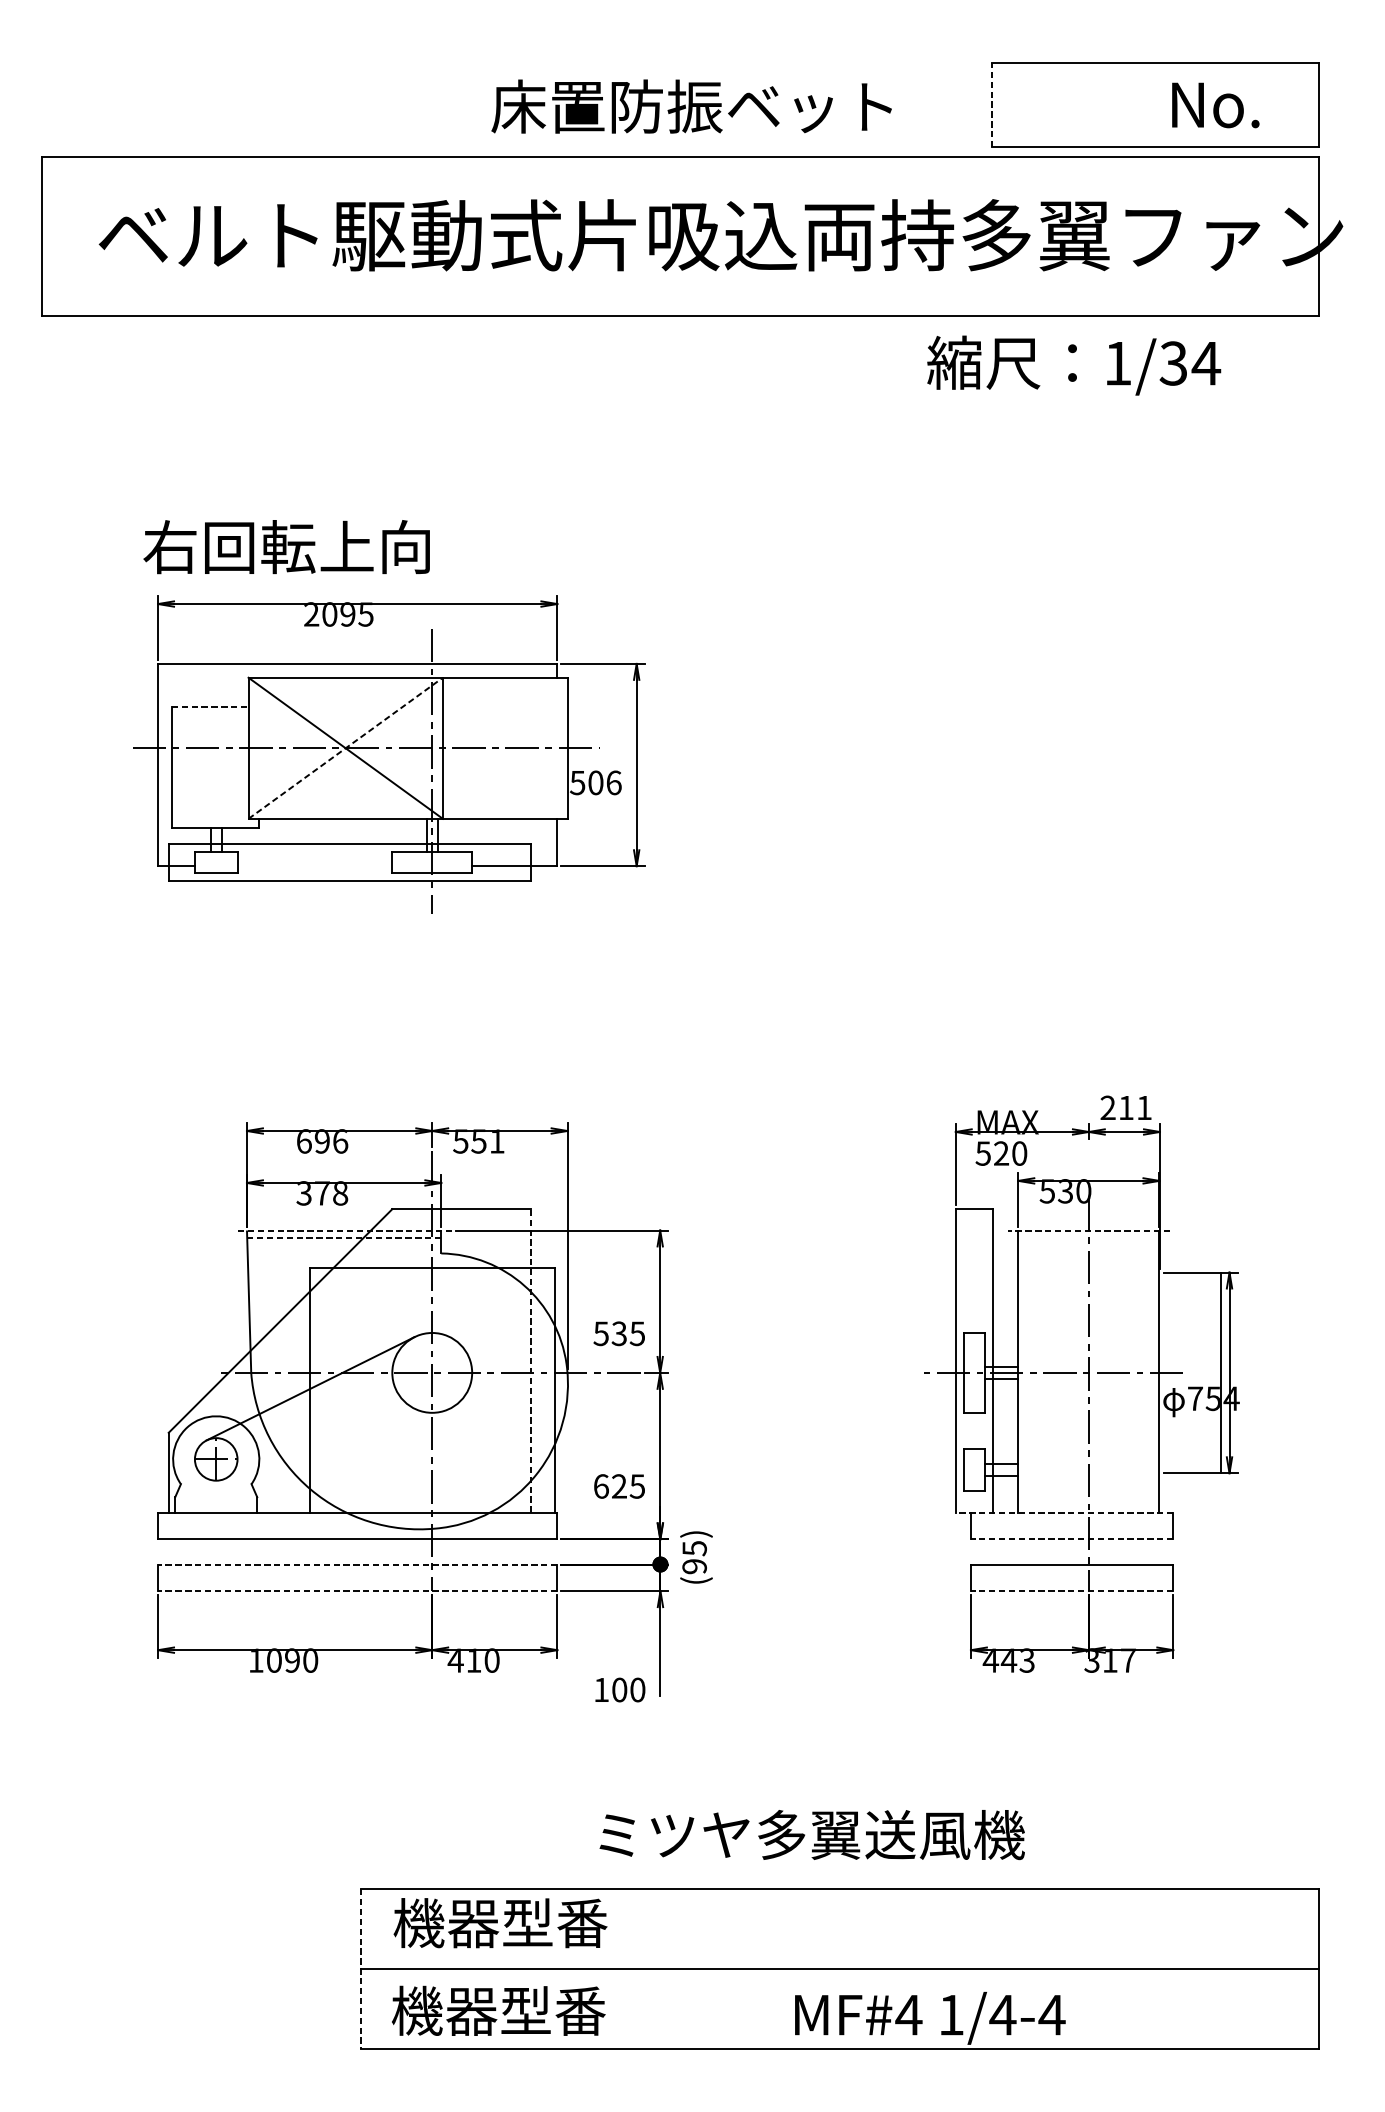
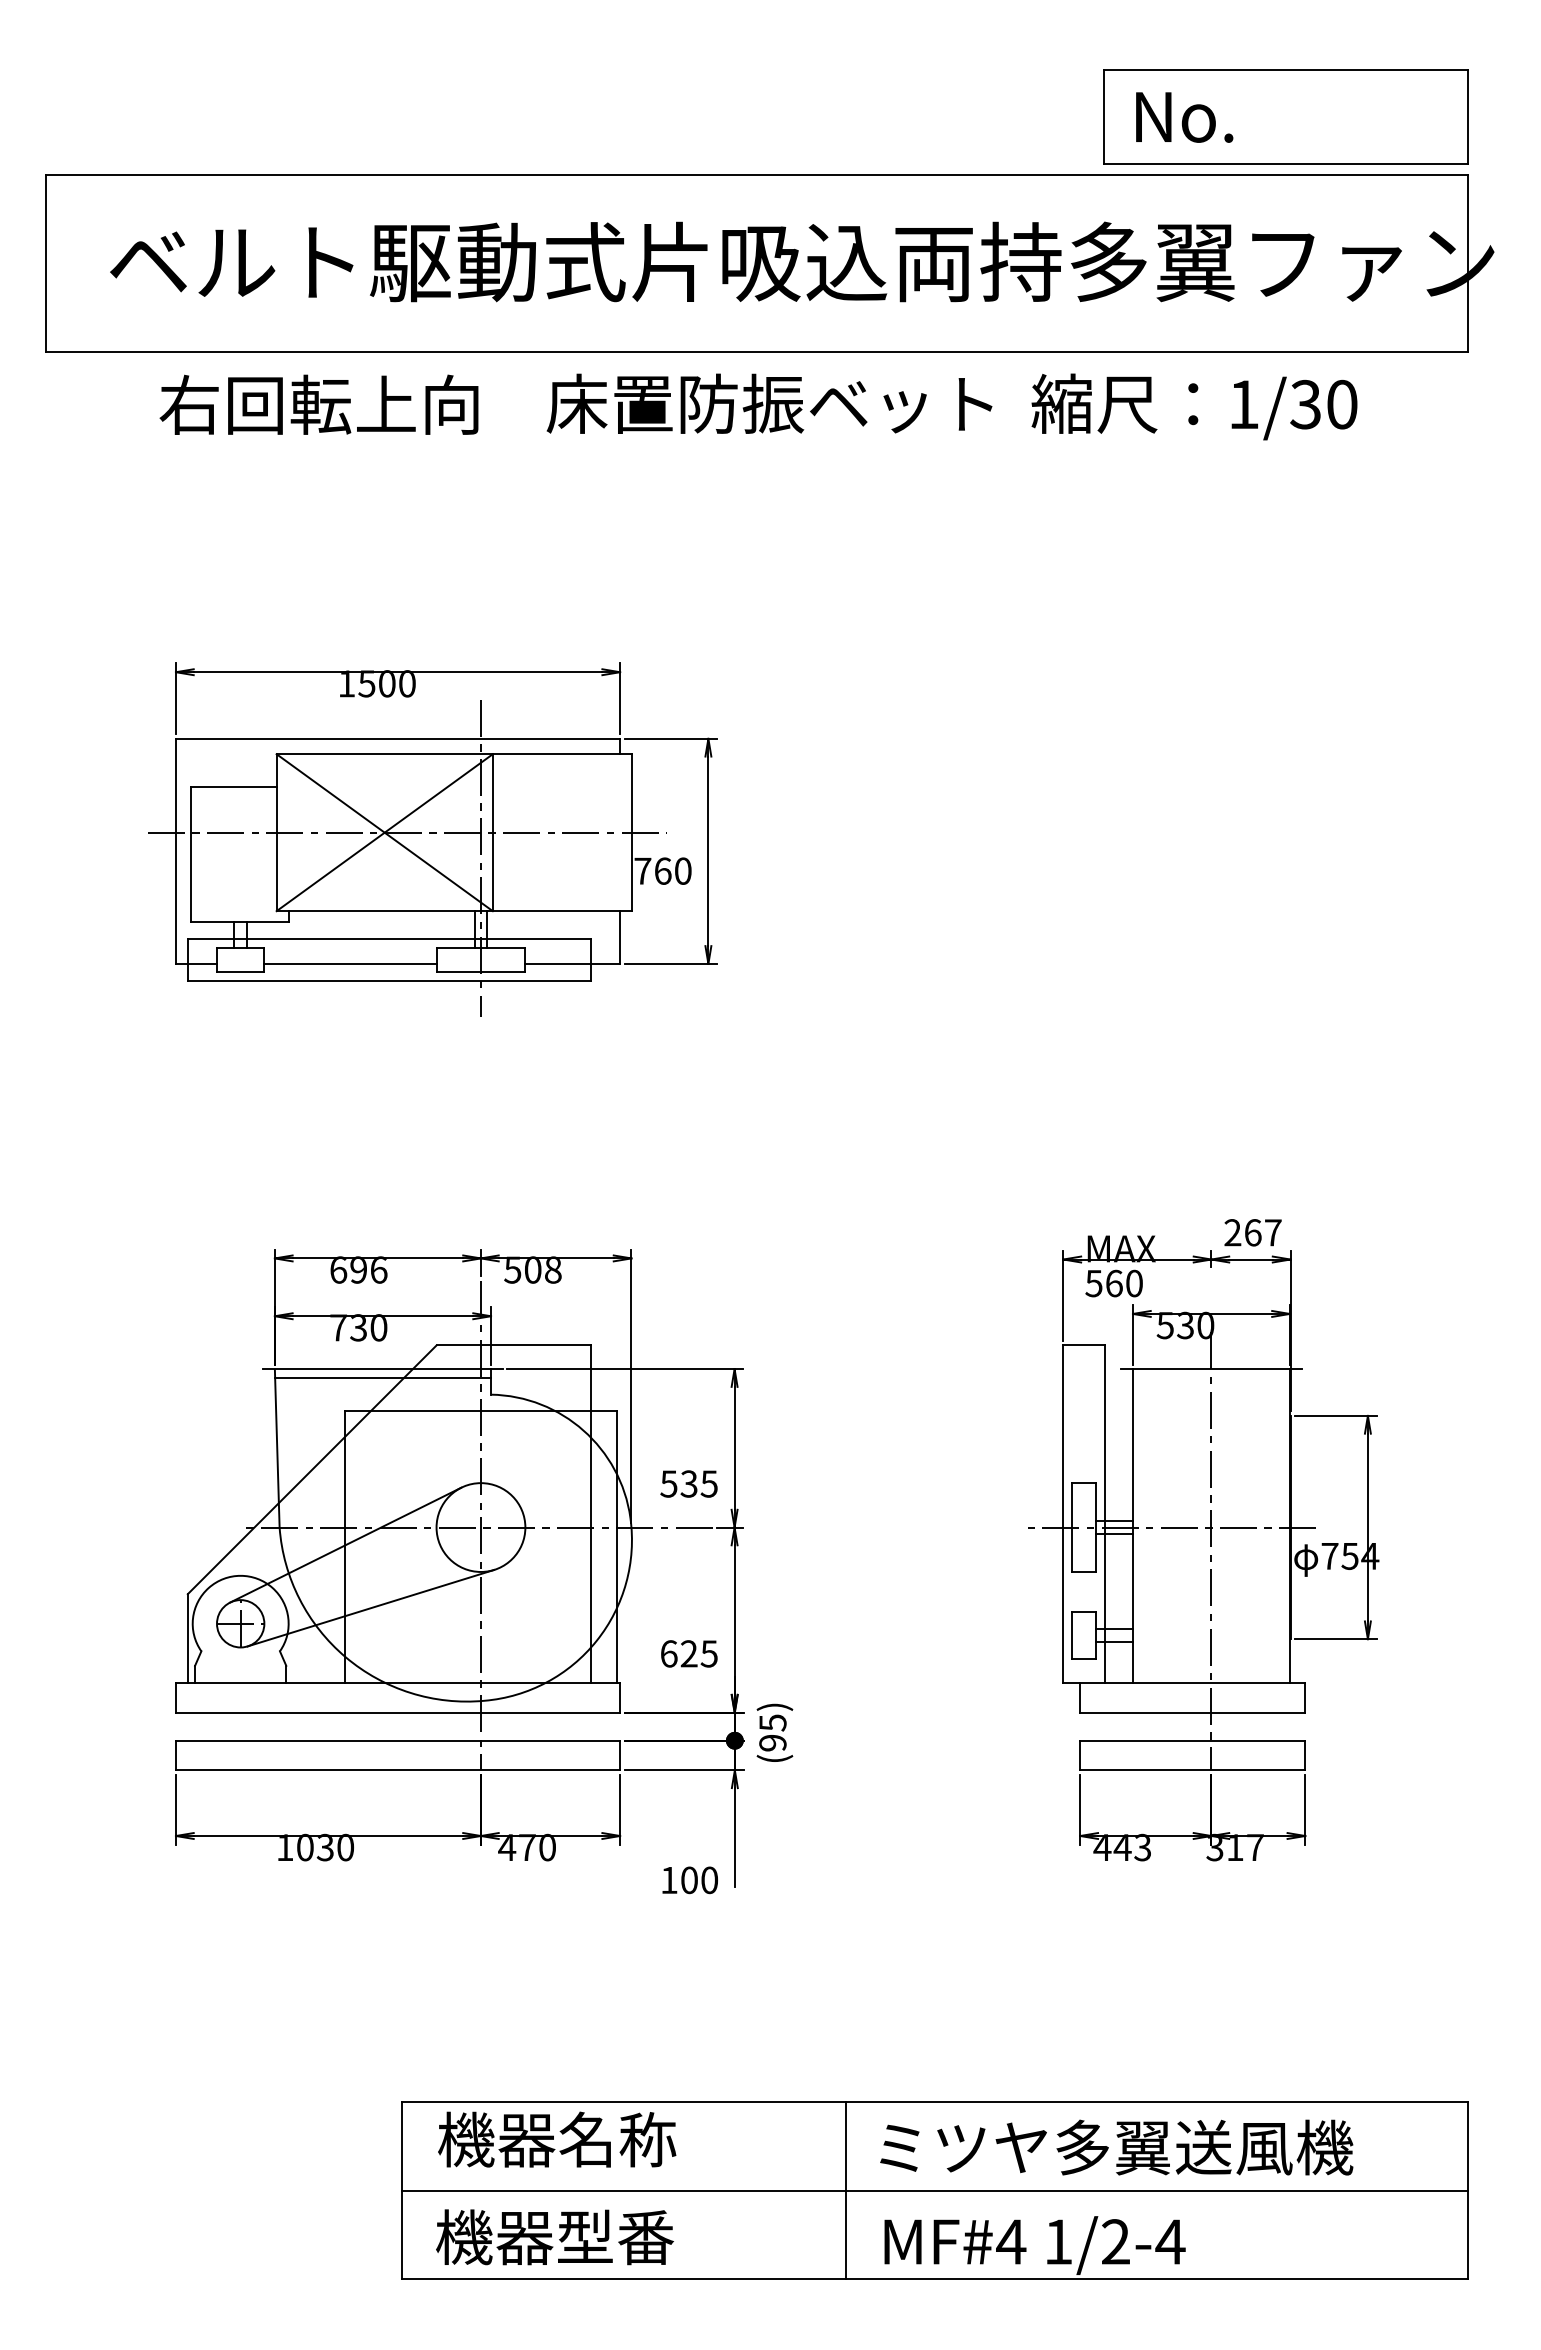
line: (992, 105) -> (1104, 117), dashed -> solid
text: (1215, 105) -> (1184, 117), moved
text: (691, 106) -> (769, 403), moved
text: (1205, 363) -> (1341, 404), 1/34 -> 1/30
text: (286, 546) -> (318, 404), moved
text: (338, 614) -> (376, 683), 2095 -> 1500
line: (209, 706) -> (233, 786), dashed -> solid
line: (345, 748) -> (384, 832), dashed -> solid
text: (595, 782) -> (662, 870), 506 -> 760
line: (314, 865) -> (350, 963), added
text: (1135, 1107) -> (1263, 1232), 211 -> 267
text: (487, 1140) -> (542, 1269), 551 -> 508
text: (1001, 1153) -> (1114, 1283), 520 -> 560
text: (322, 1193) -> (358, 1327), 378 -> 730
line: (343, 1230) -> (382, 1369), dashed -> solid
line: (1088, 1230) -> (1210, 1369), dashed -> solid
line: (344, 1238) -> (383, 1378), dashed -> solid
line: (530, 1361) -> (590, 1514), dashed -> solid
line: (1221, 1372) -> (1290, 1527), moved
line: (332, 1444) -> (370, 1607), added
line: (1064, 1513) -> (1184, 1683), dashed -> solid
line: (1071, 1539) -> (1192, 1712), dashed -> solid
line: (357, 1564) -> (397, 1740), dashed -> solid
line: (357, 1591) -> (397, 1770), dashed -> solid
line: (1071, 1591) -> (1192, 1770), dashed -> solid
text: (291, 1660) -> (324, 1847), 1090 -> 1030
text: (474, 1660) -> (527, 1847), 410 -> 470
text: (812, 1834) -> (1116, 2147), moved
text: (554, 1922) -> (617, 2139), 機器型番 -> 機器名称
line: (360, 1968) -> (401, 2190), dashed -> solid
line: (759, 1968) -> (845, 2190), added
text: (1002, 2014) -> (1115, 2241), 1/4-4 -> 1/2-4

